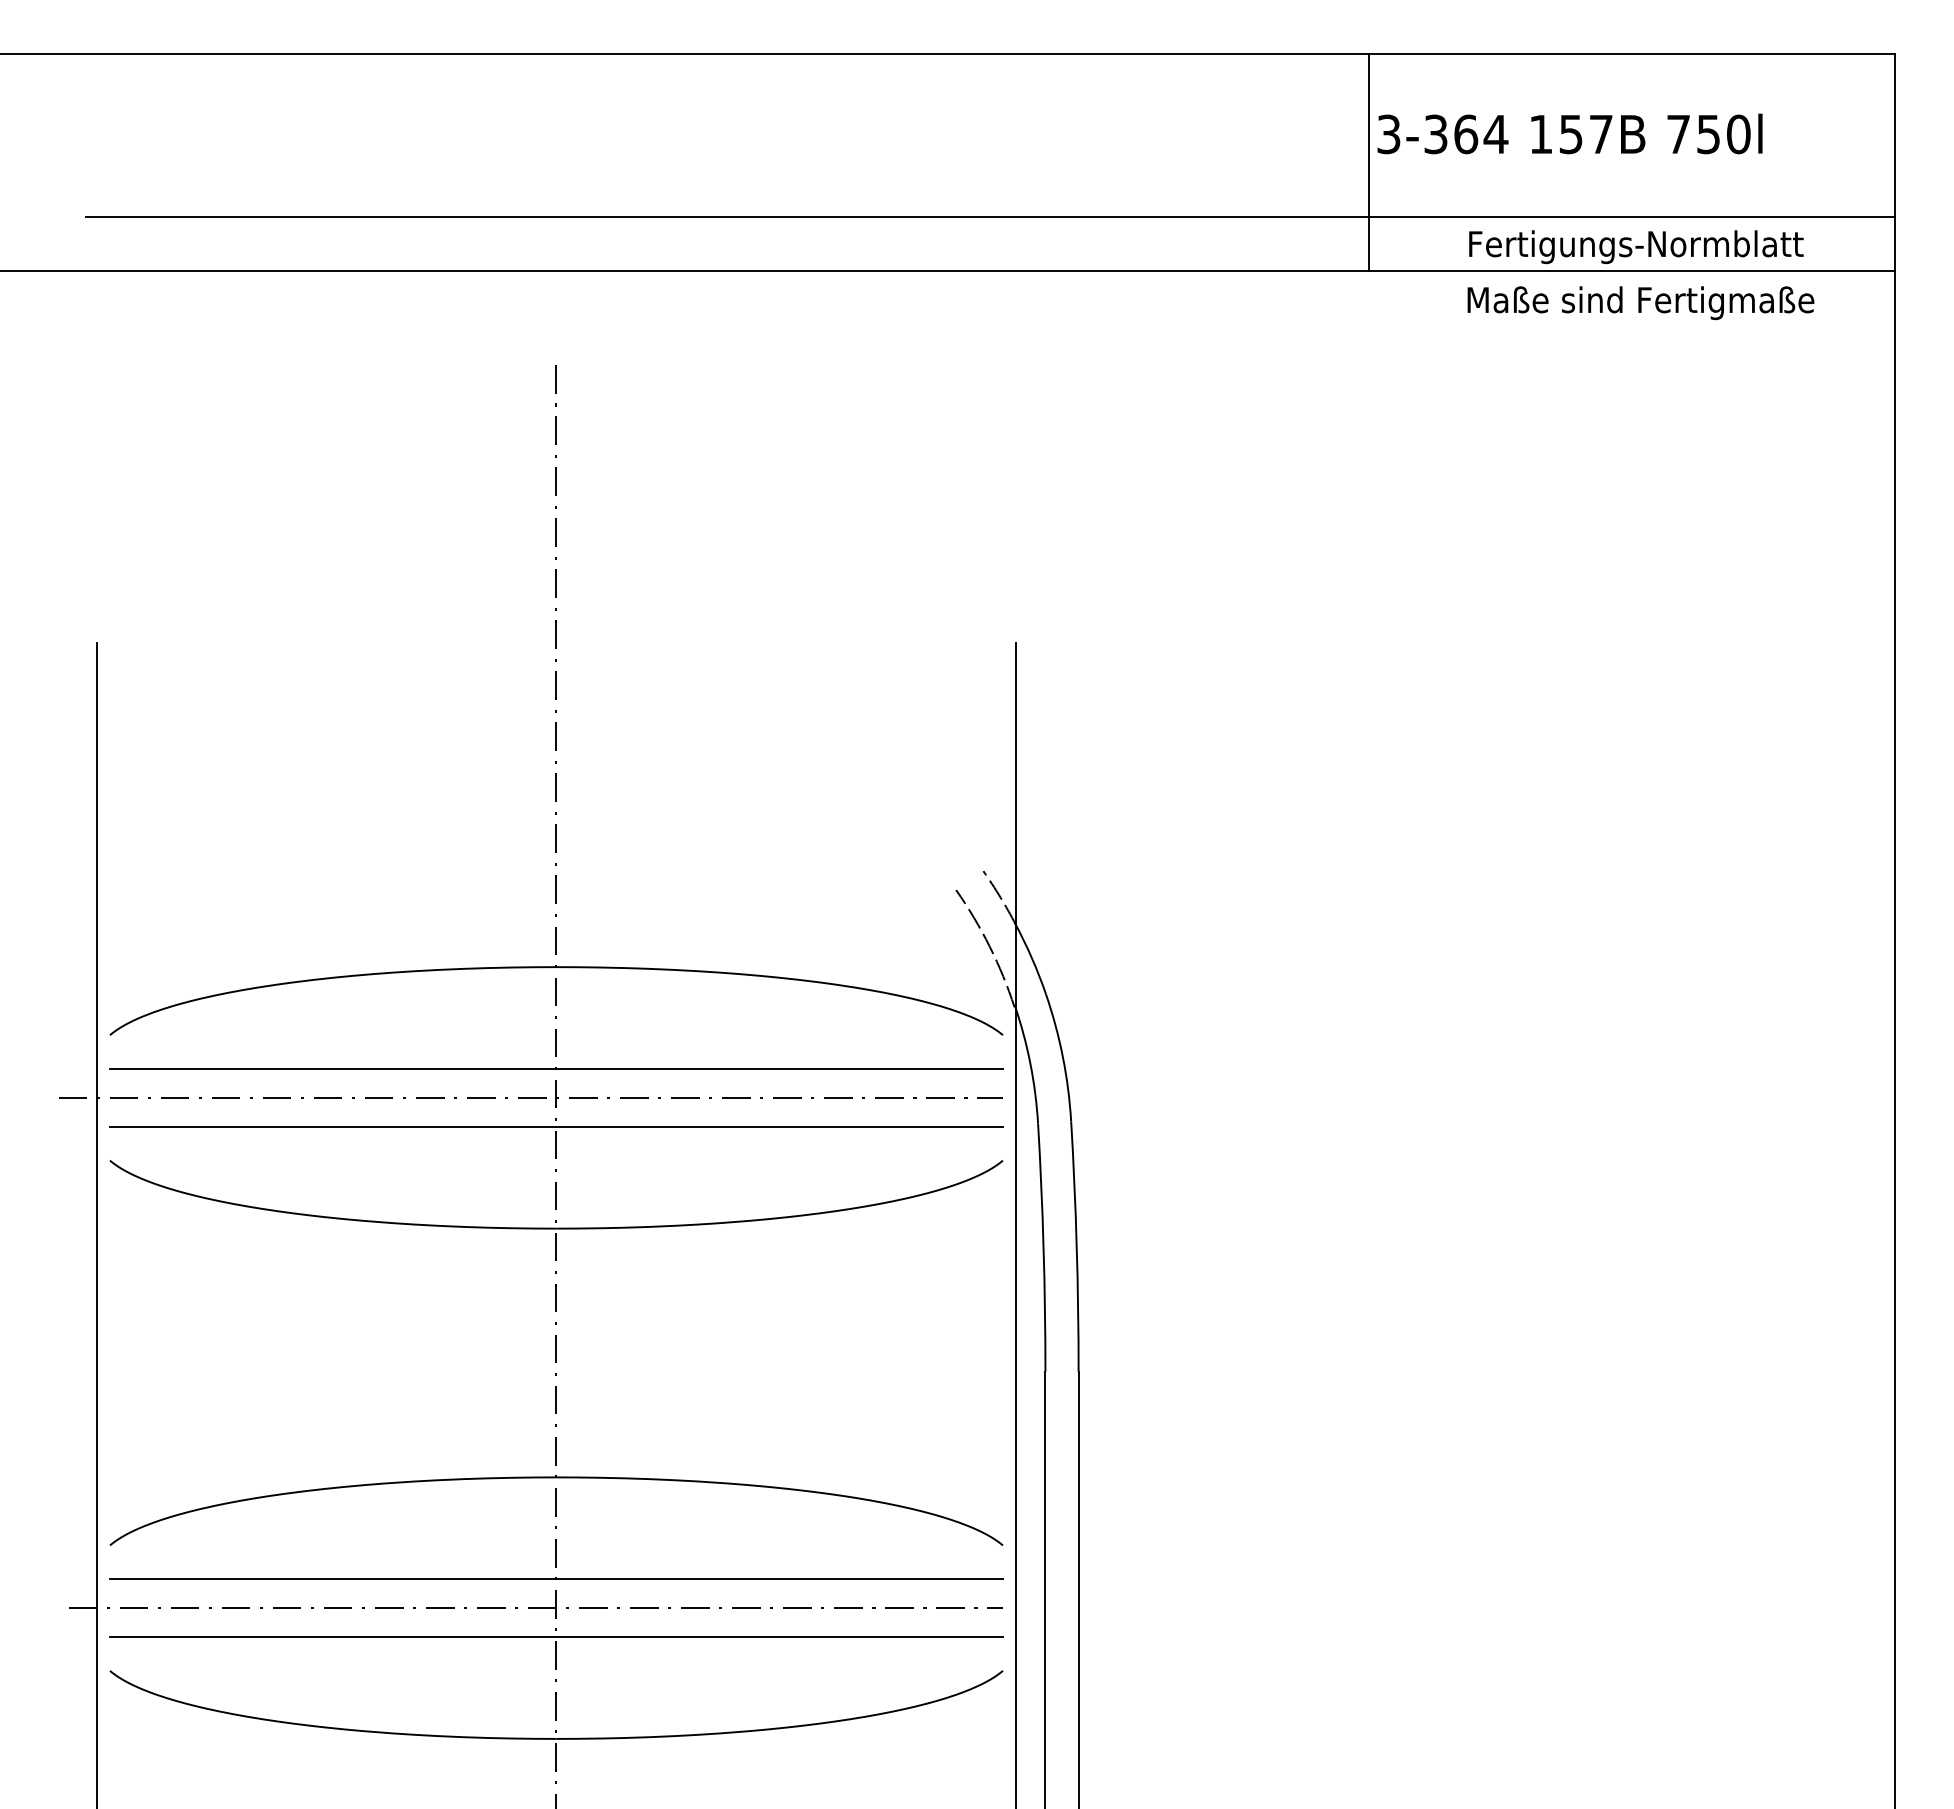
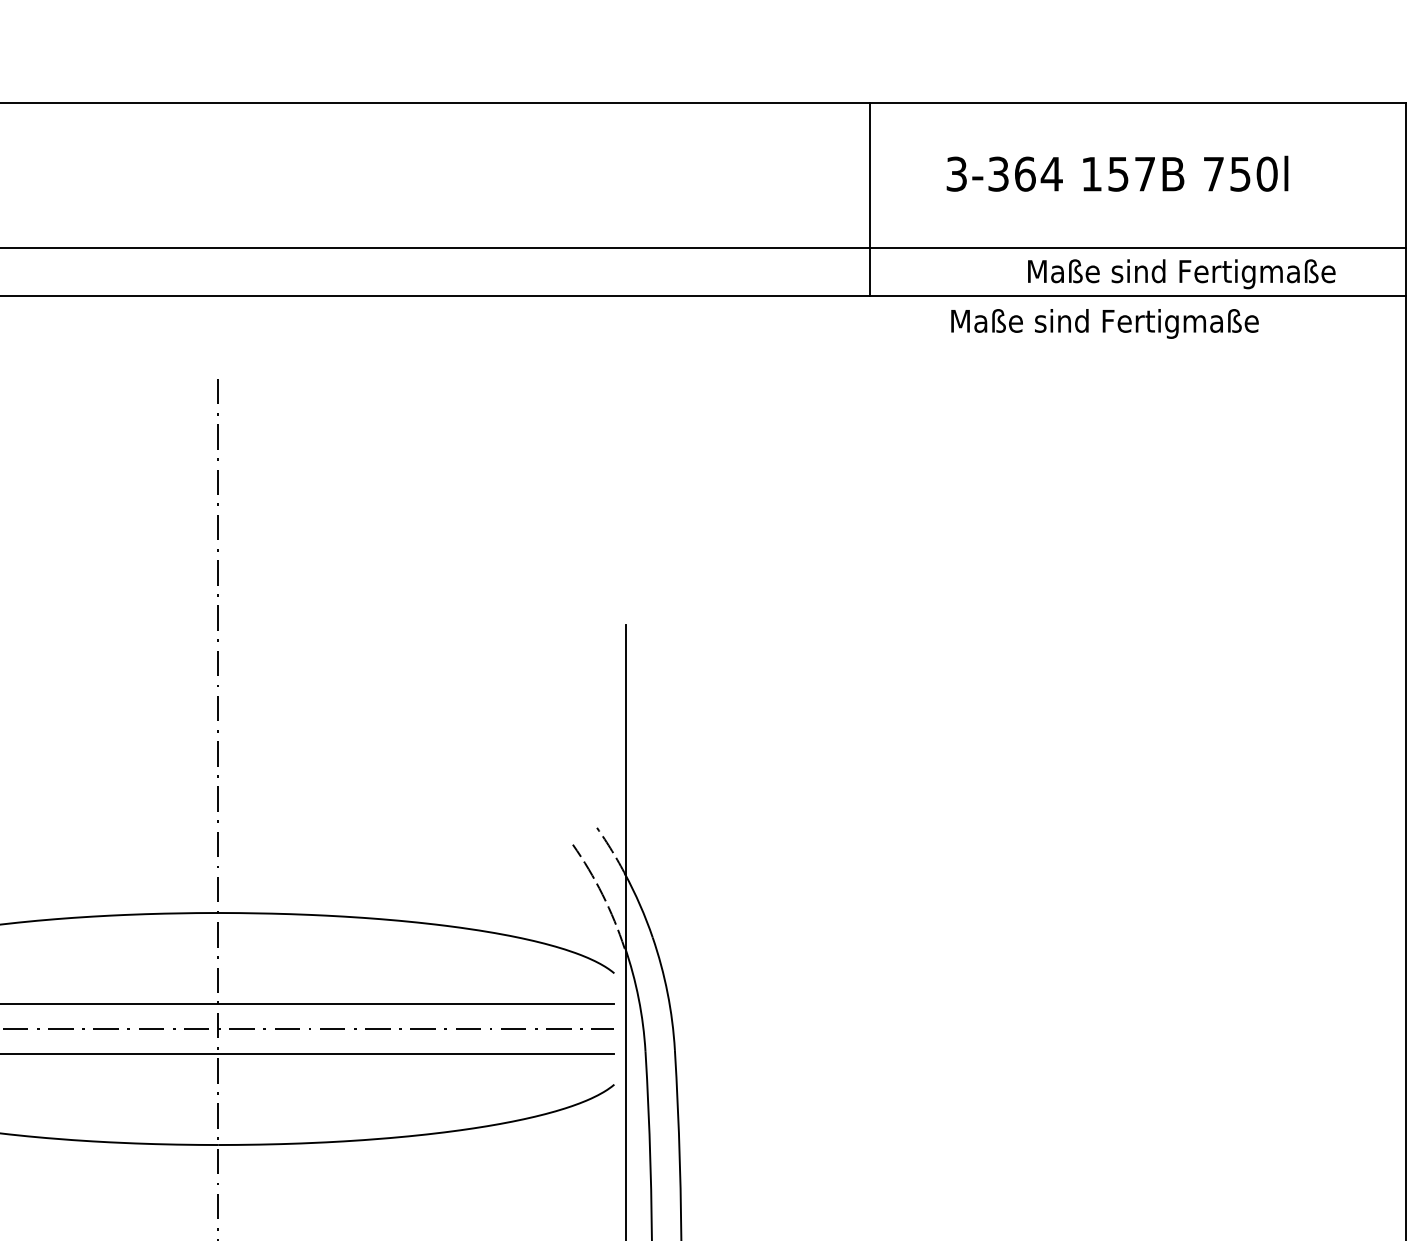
line: (1369, 162) -> (870, 199), moved
text: (1643, 247) -> (1182, 274), Fertigungs-Normblatt -> Maße sind Fertigmaße
text: (1640, 303) -> (1104, 324), moved

